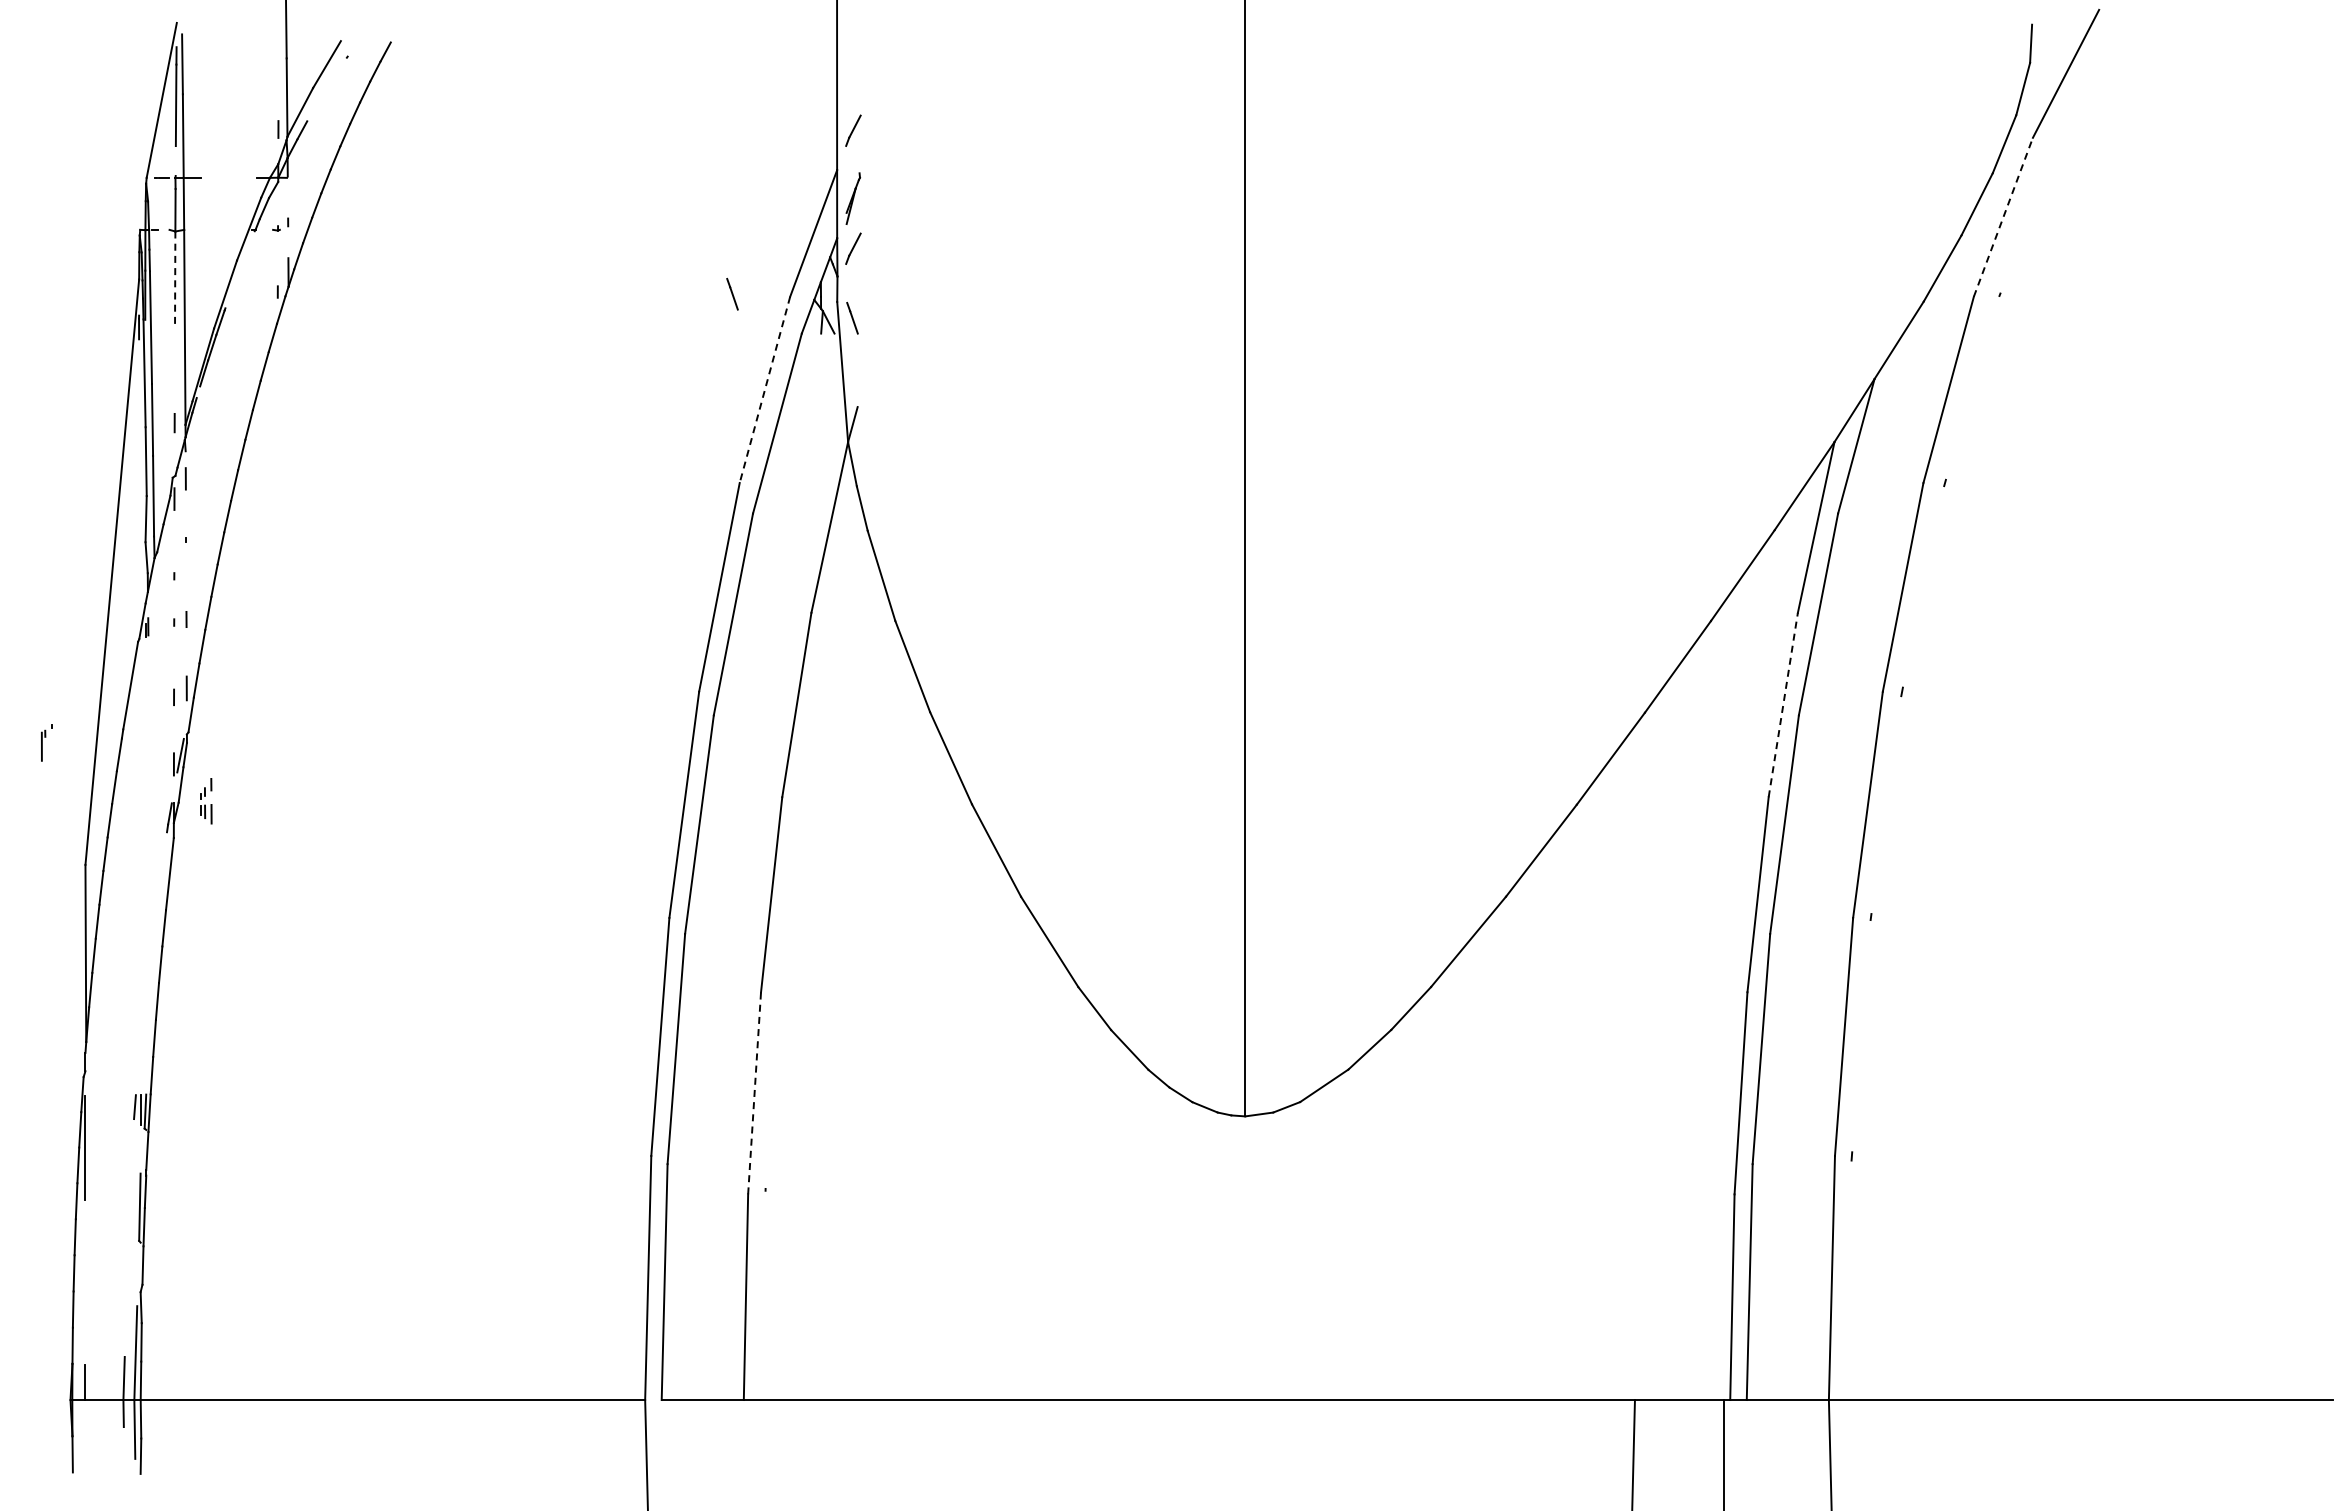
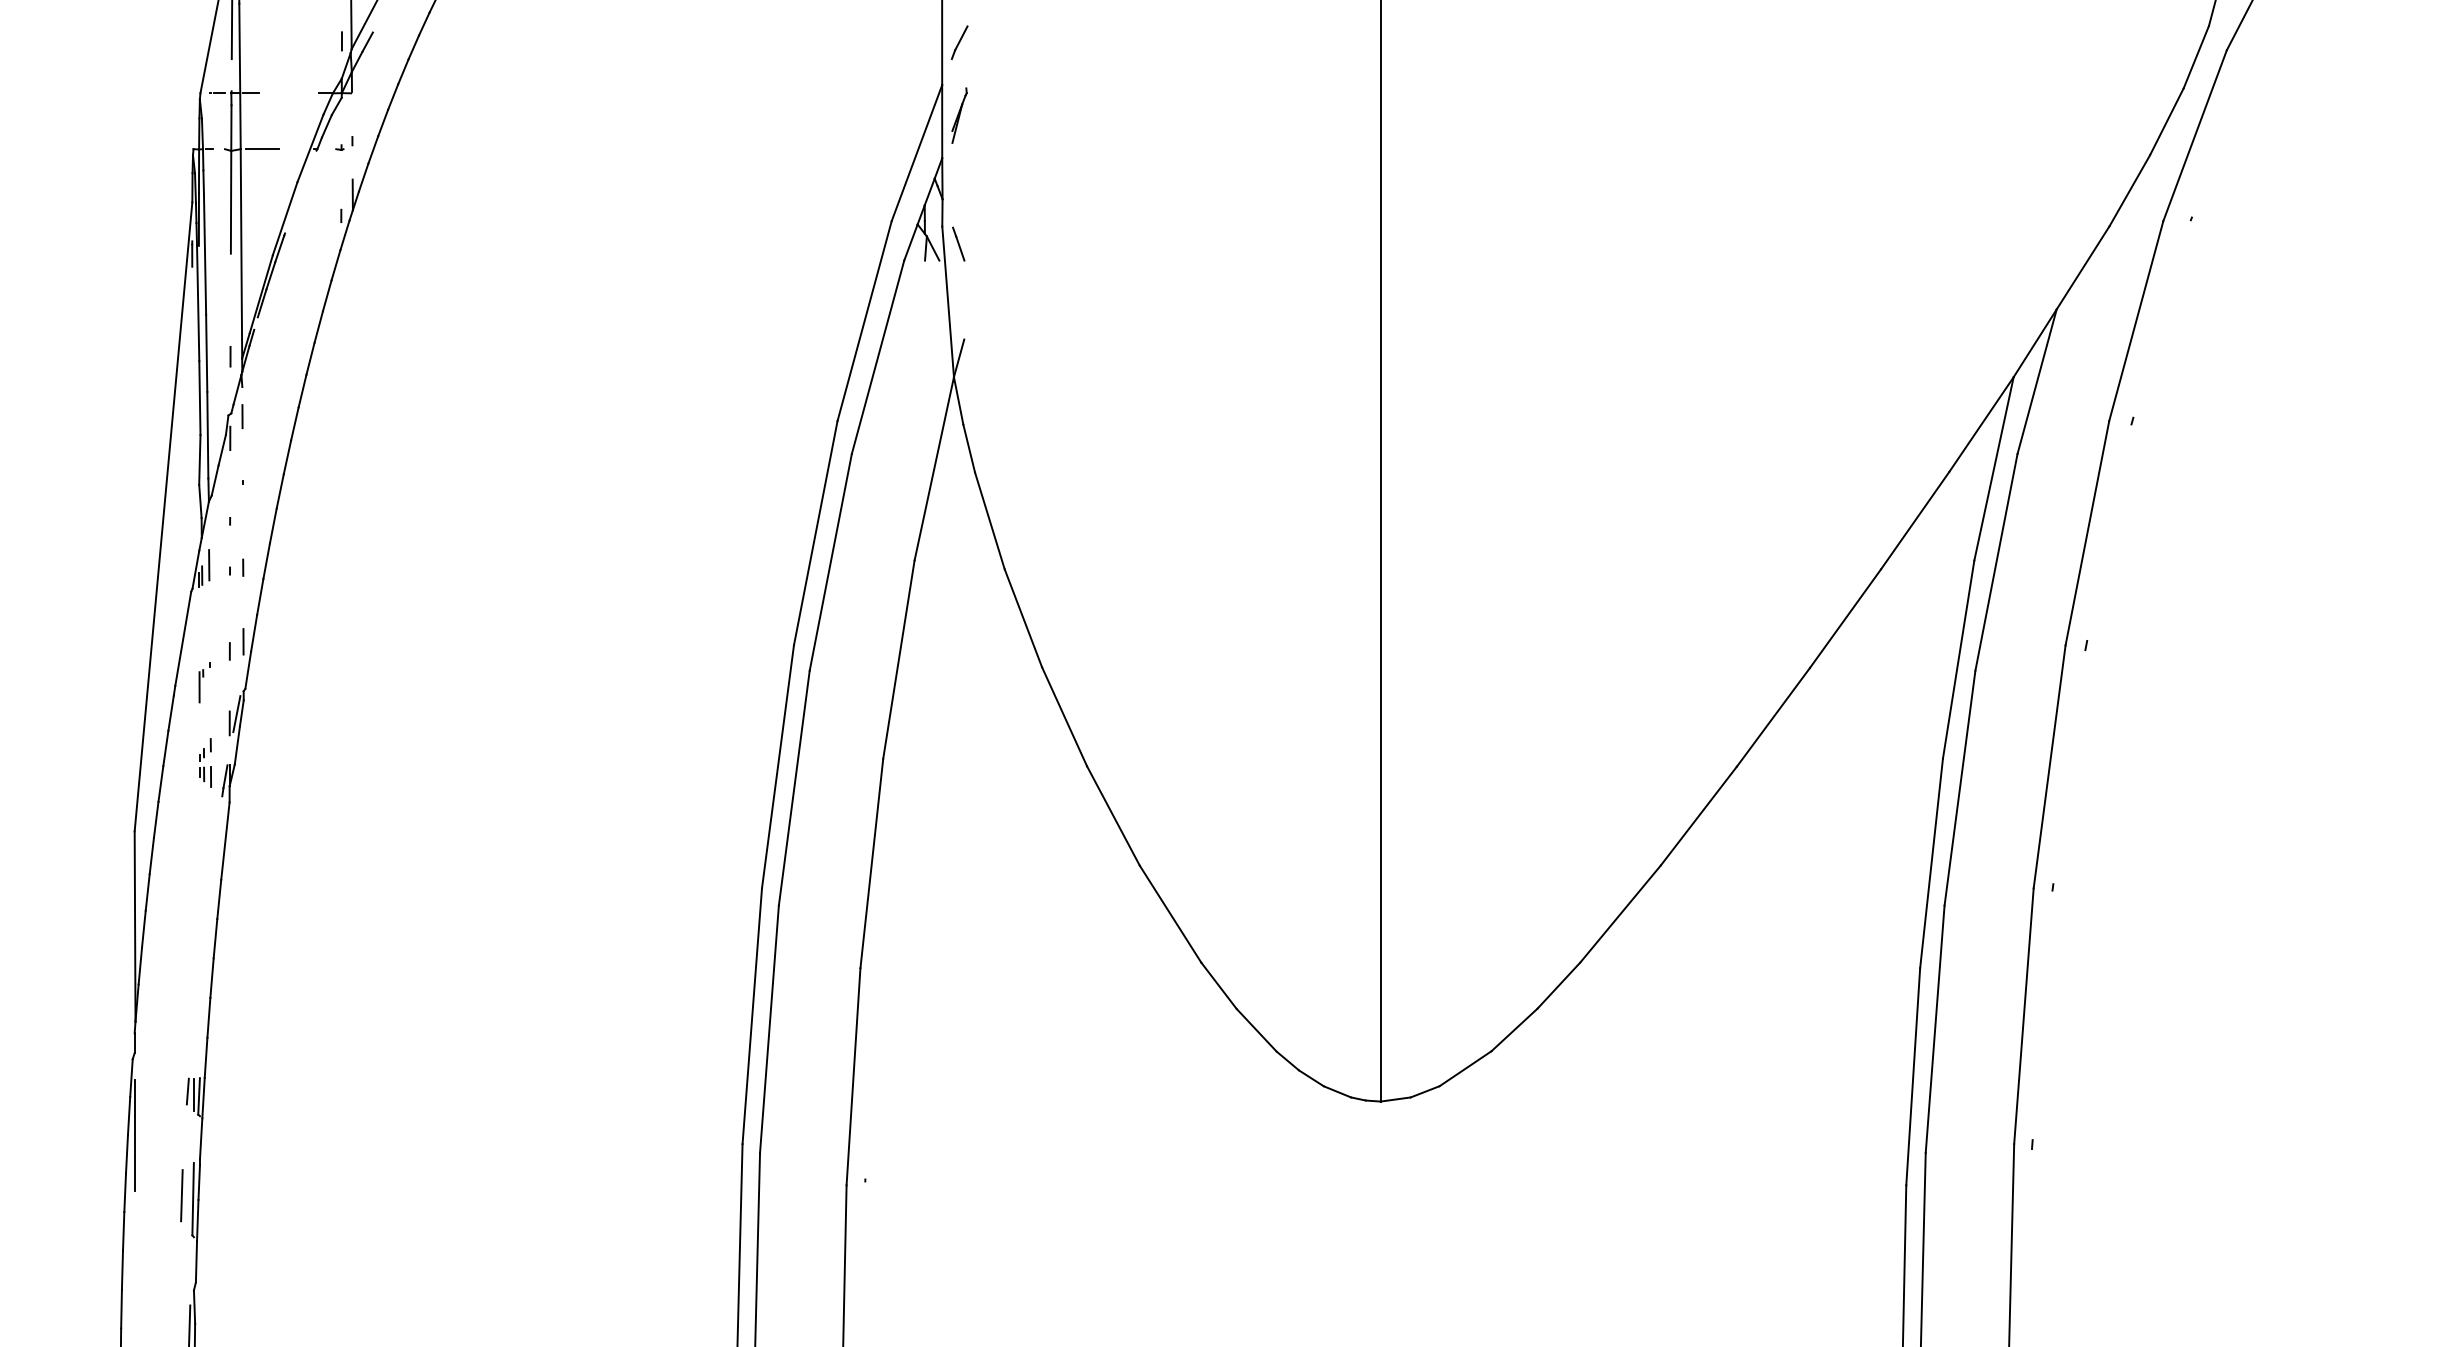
line: (2003, 217) -> (2195, 135), dashed -> solid
line: (203, 229) -> (261, 148), added
line: (853, 248) -> (959, 169), removed
line: (175, 279) -> (231, 202), dashed -> solid
line: (732, 294) -> (829, 218), removed
line: (764, 390) -> (864, 321), dashed -> solid
line: (154, 617) -> (208, 565), added
line: (1783, 704) -> (1958, 659), dashed -> solid
part: (46, 742) -> (204, 682), moved
part: (206, 801) -> (205, 763), moved
line: (754, 1092) -> (853, 1075), dashed -> solid
line: (129, 1203) -> (181, 1195), added

